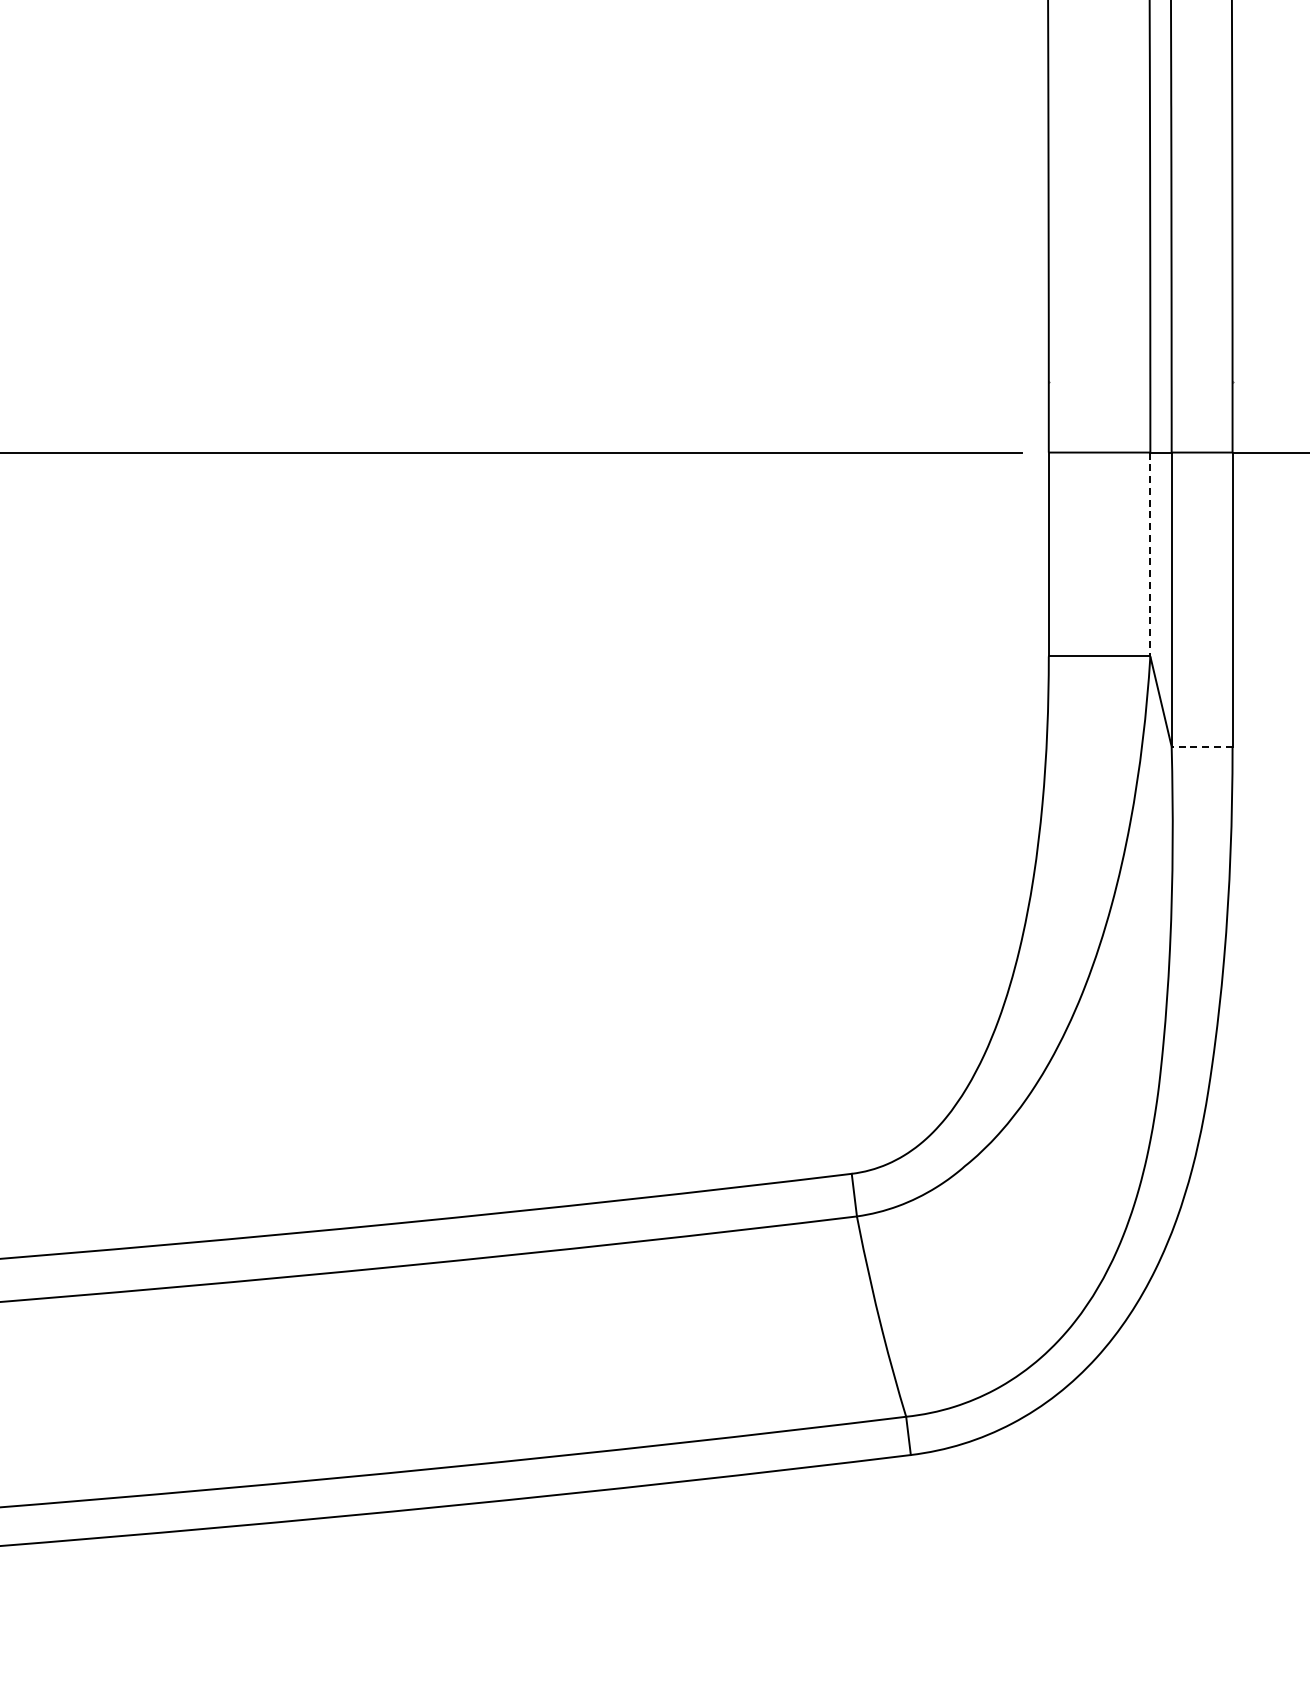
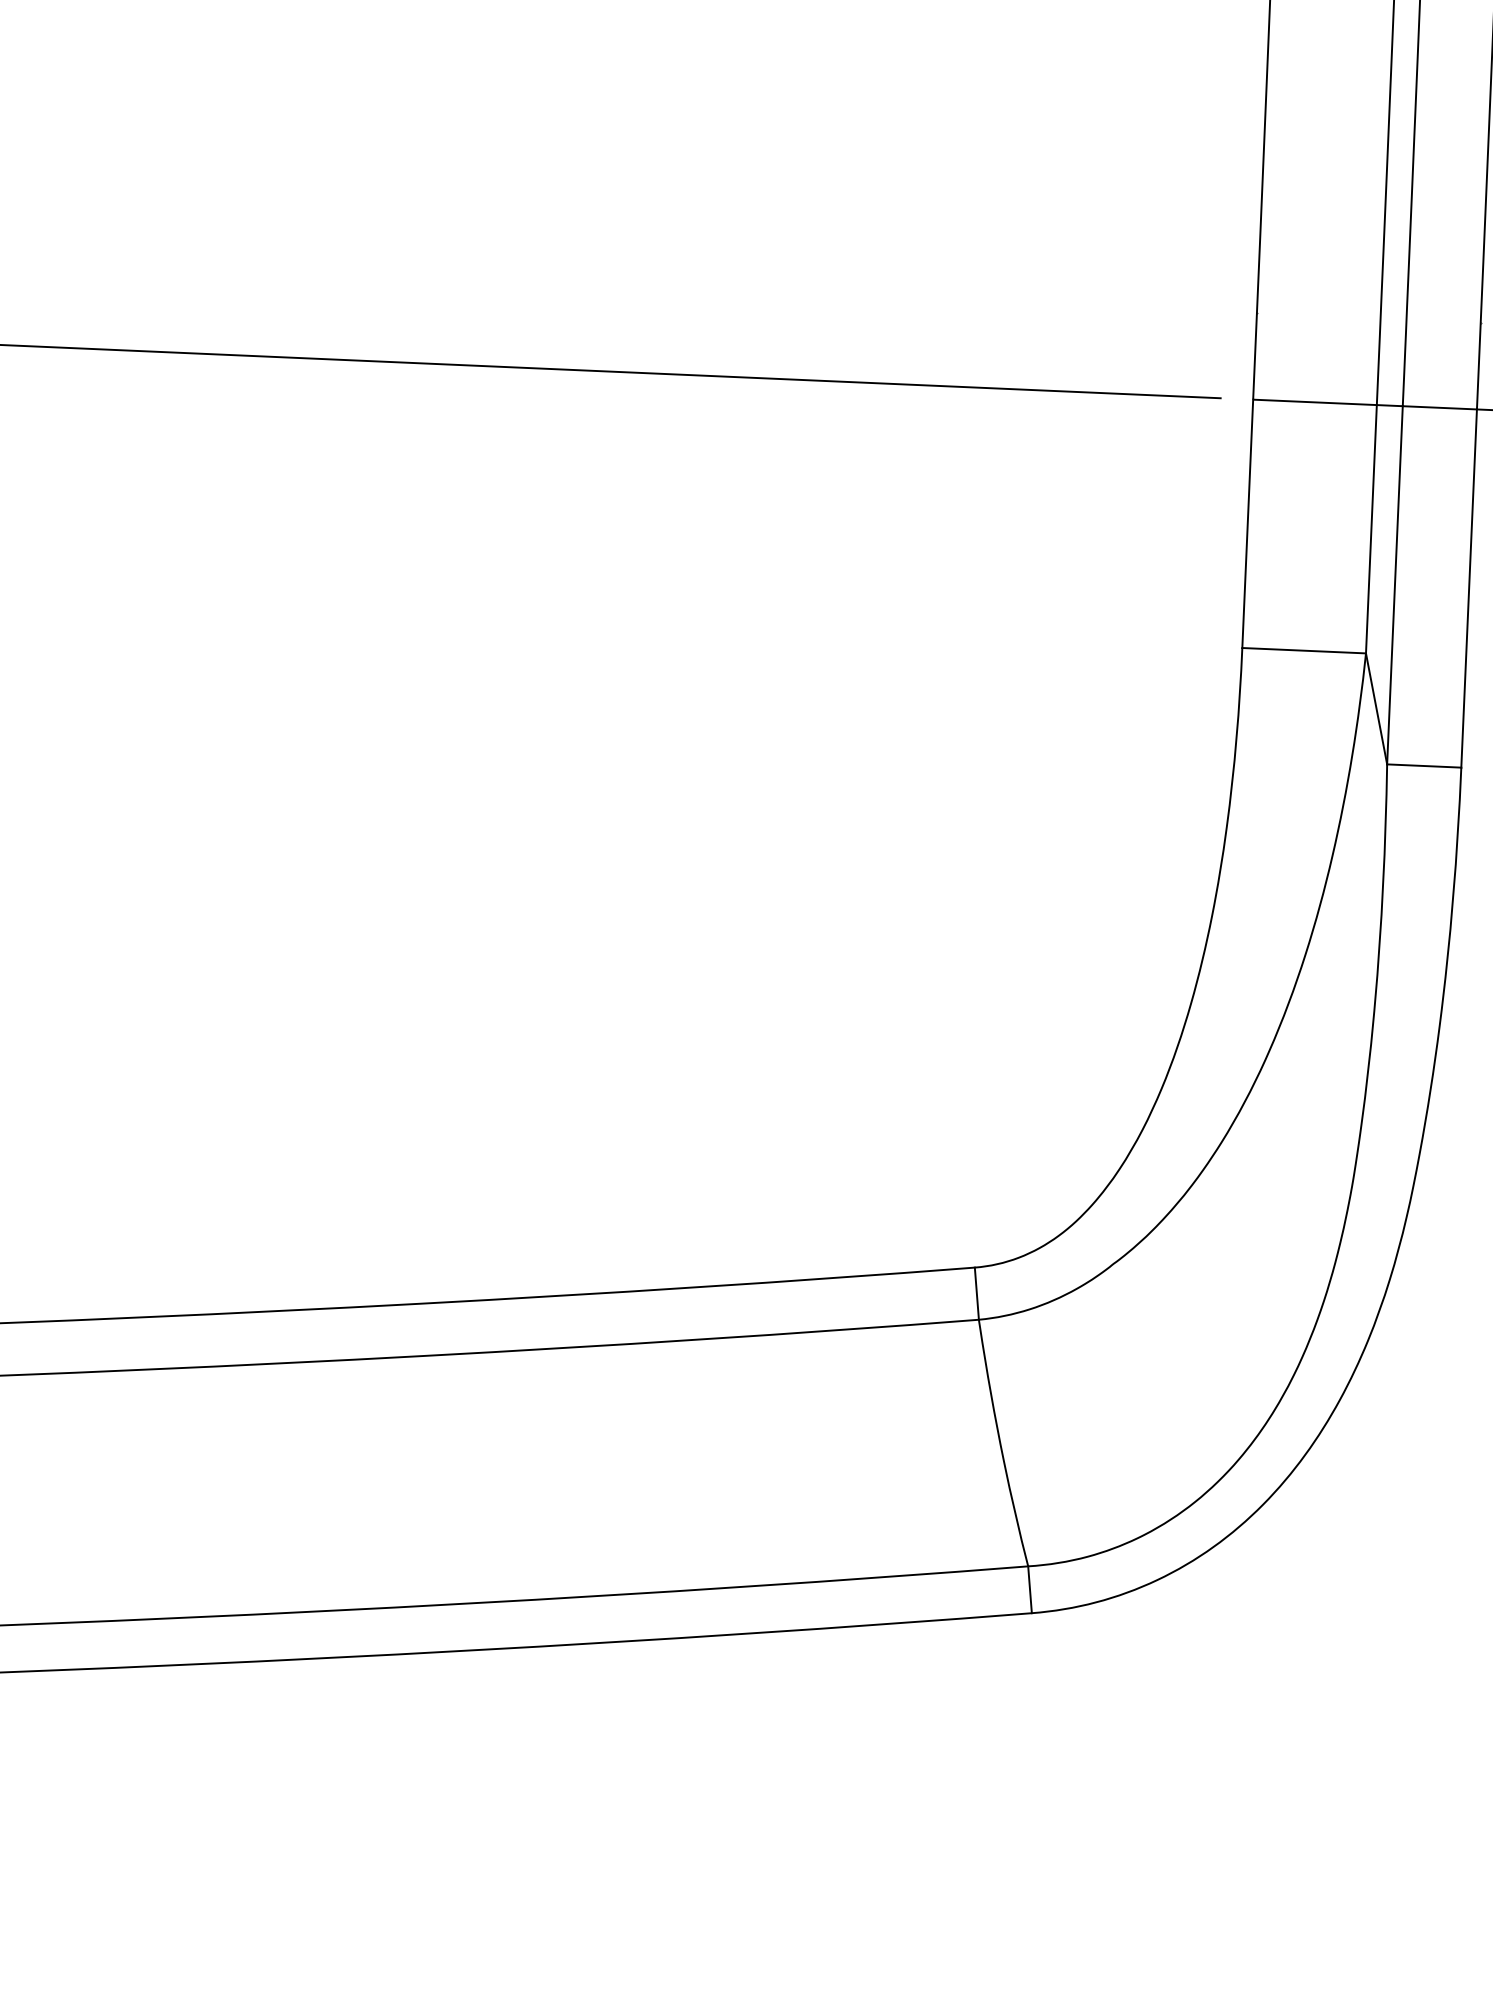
line: (1150, 554) -> (1371, 529), dashed -> solid
line: (1201, 746) -> (1423, 765), dashed -> solid

